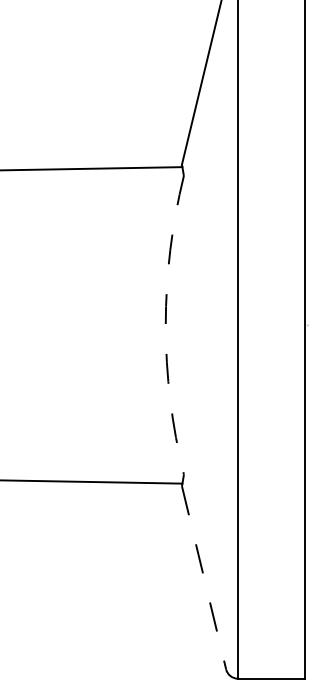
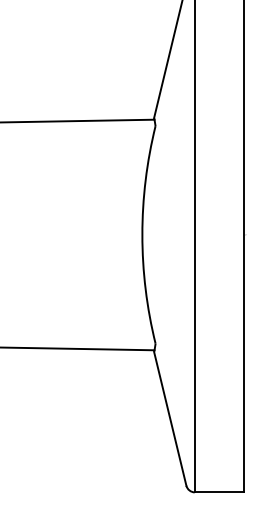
arc: (165, 324) -> (142, 234), dashed -> solid
line: (204, 577) -> (170, 418), dashed -> solid

